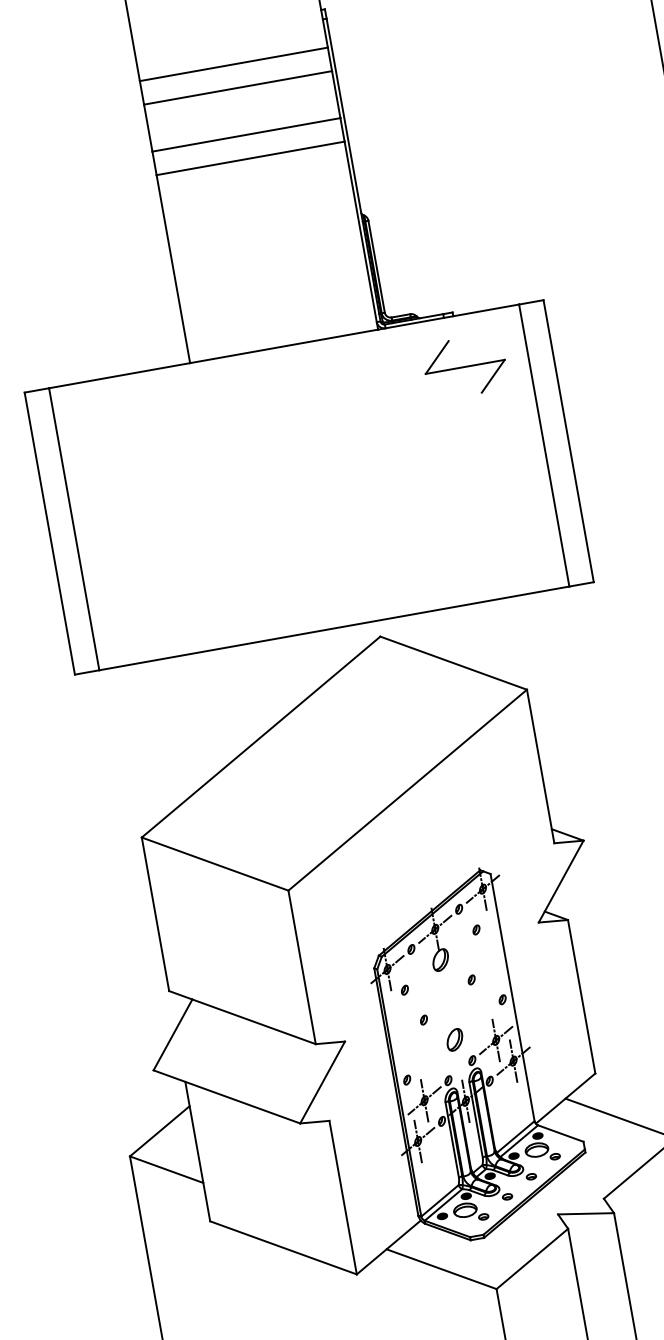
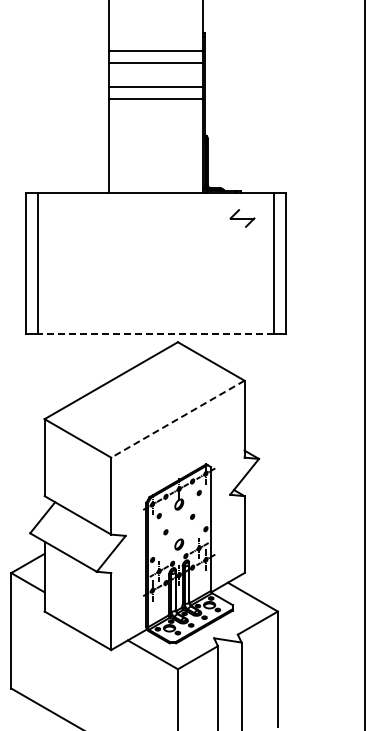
part: (465, 366) -> (242, 218), size x0.6
line: (334, 628) -> (156, 334), solid -> dashed
line: (406, 790) -> (177, 419), solid -> dashed

